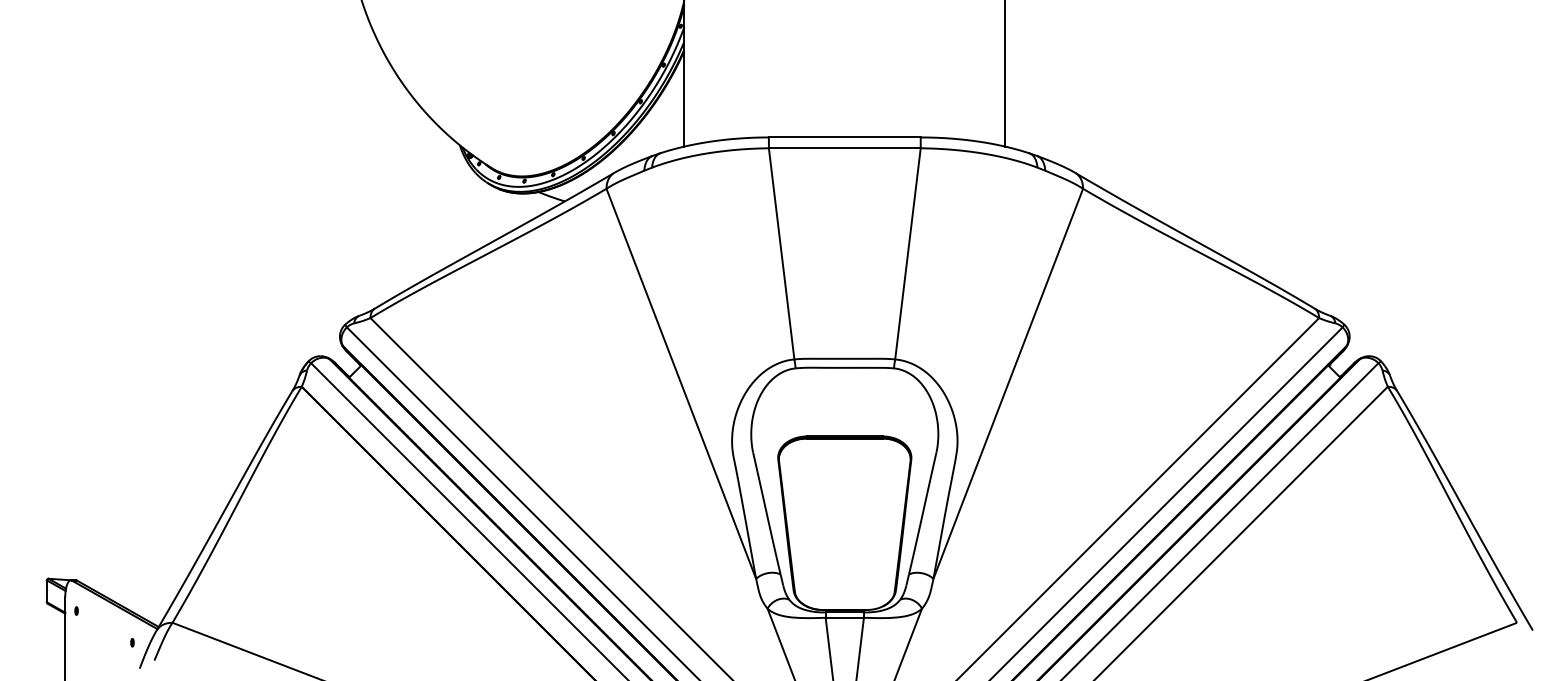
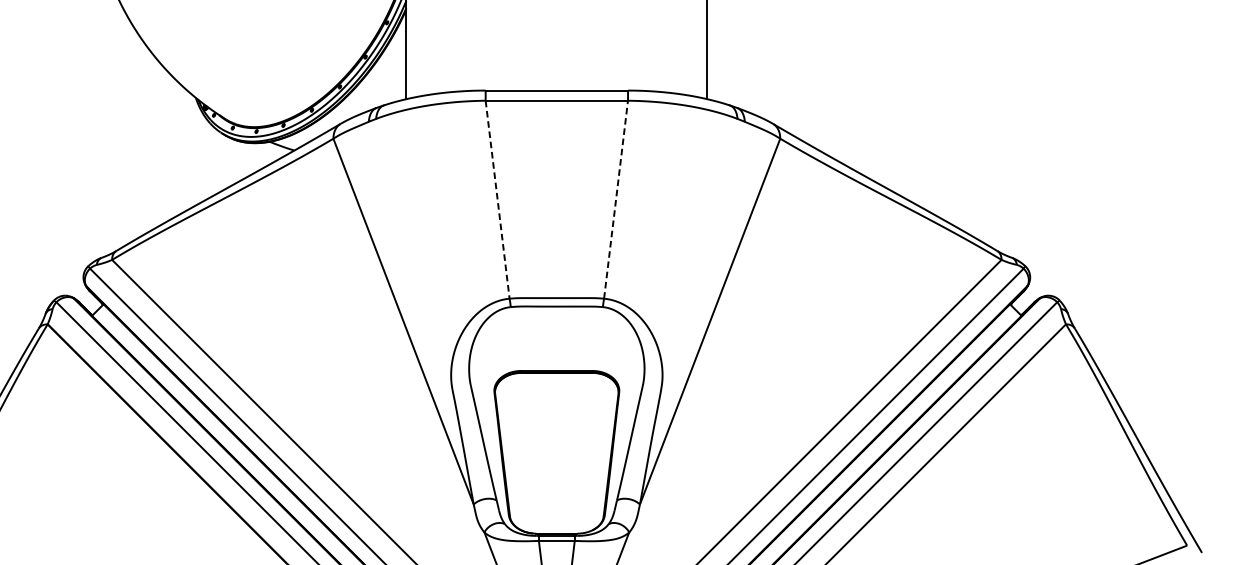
line: (908, 253) -> (616, 199), solid -> dashed
line: (781, 254) -> (497, 200), solid -> dashed

